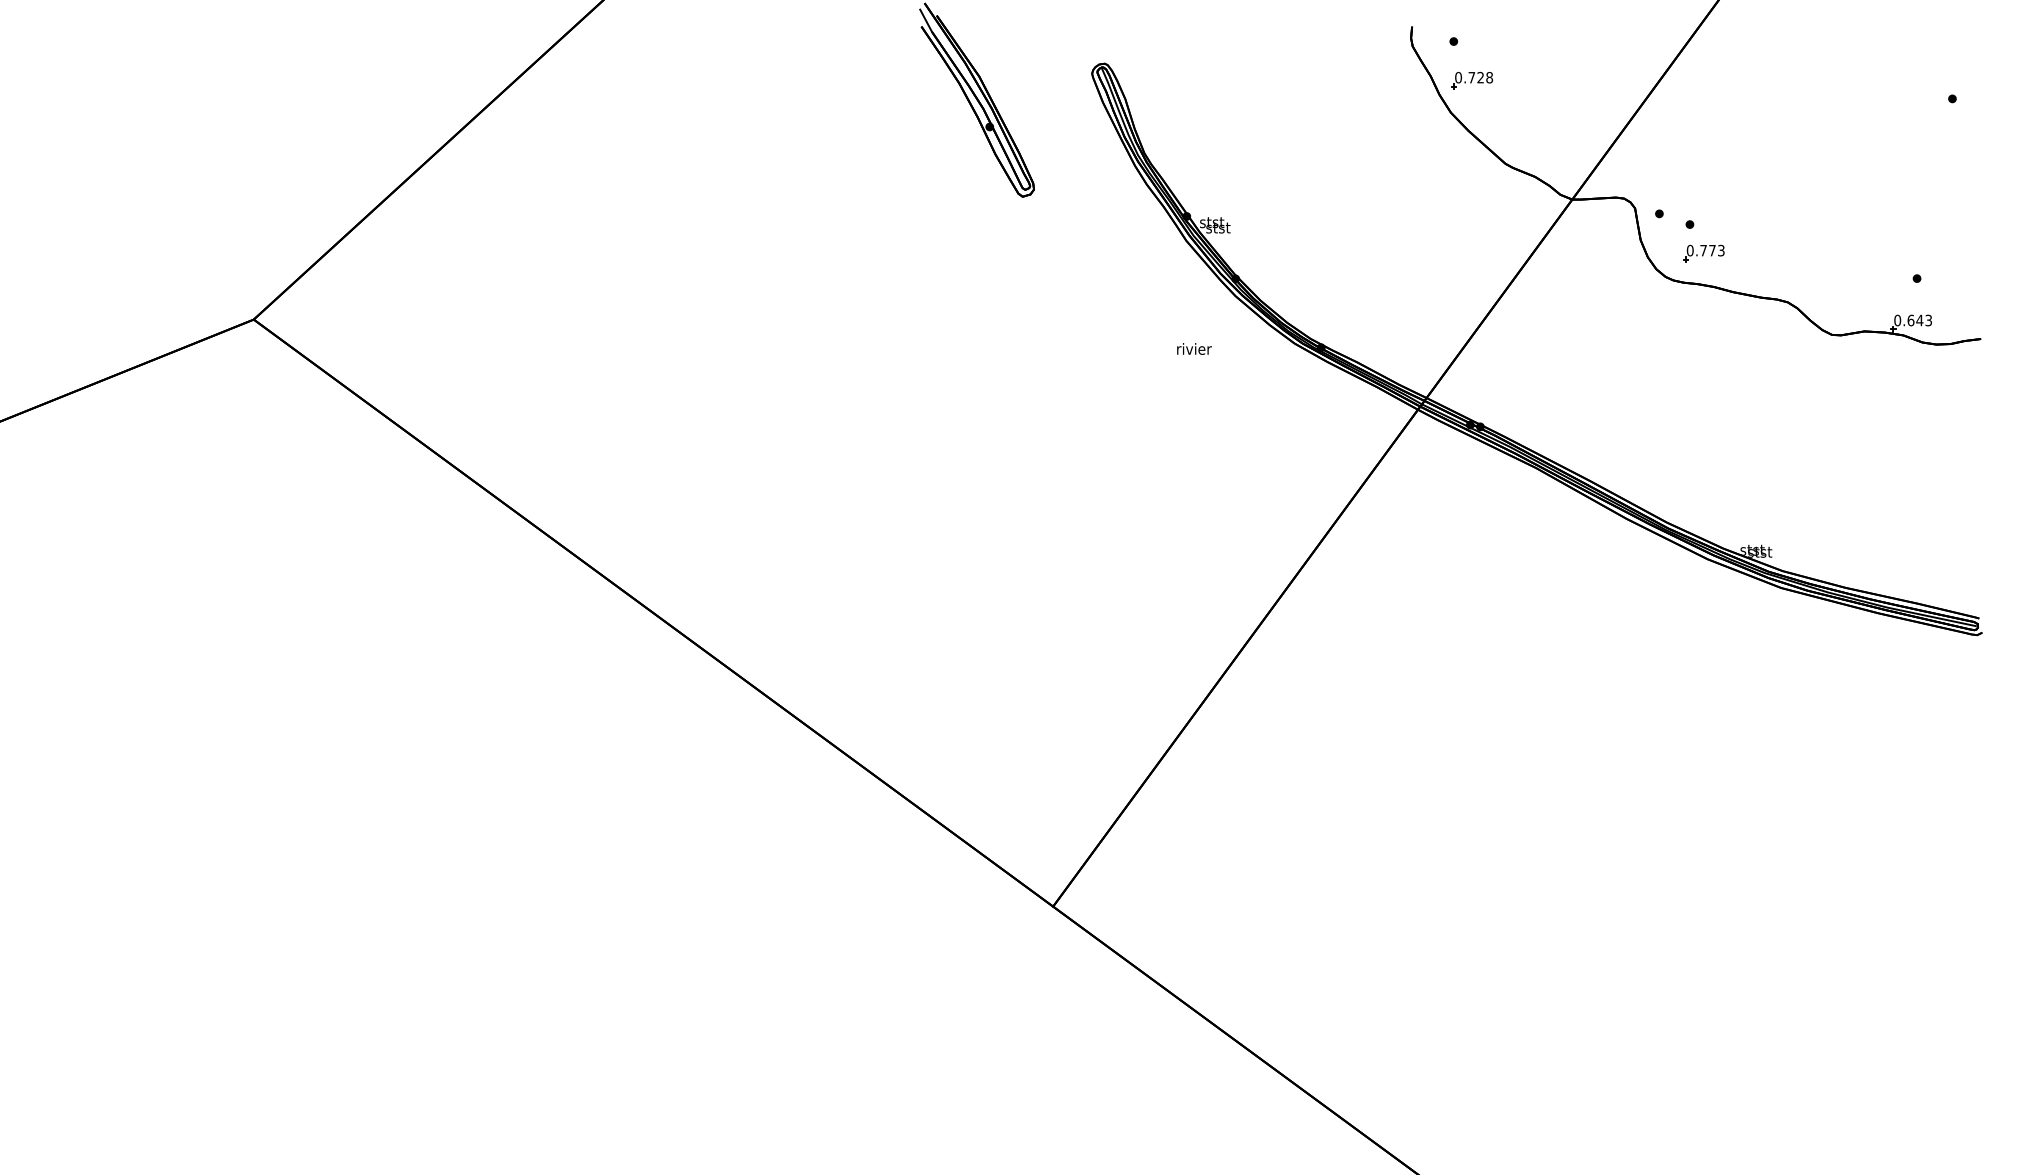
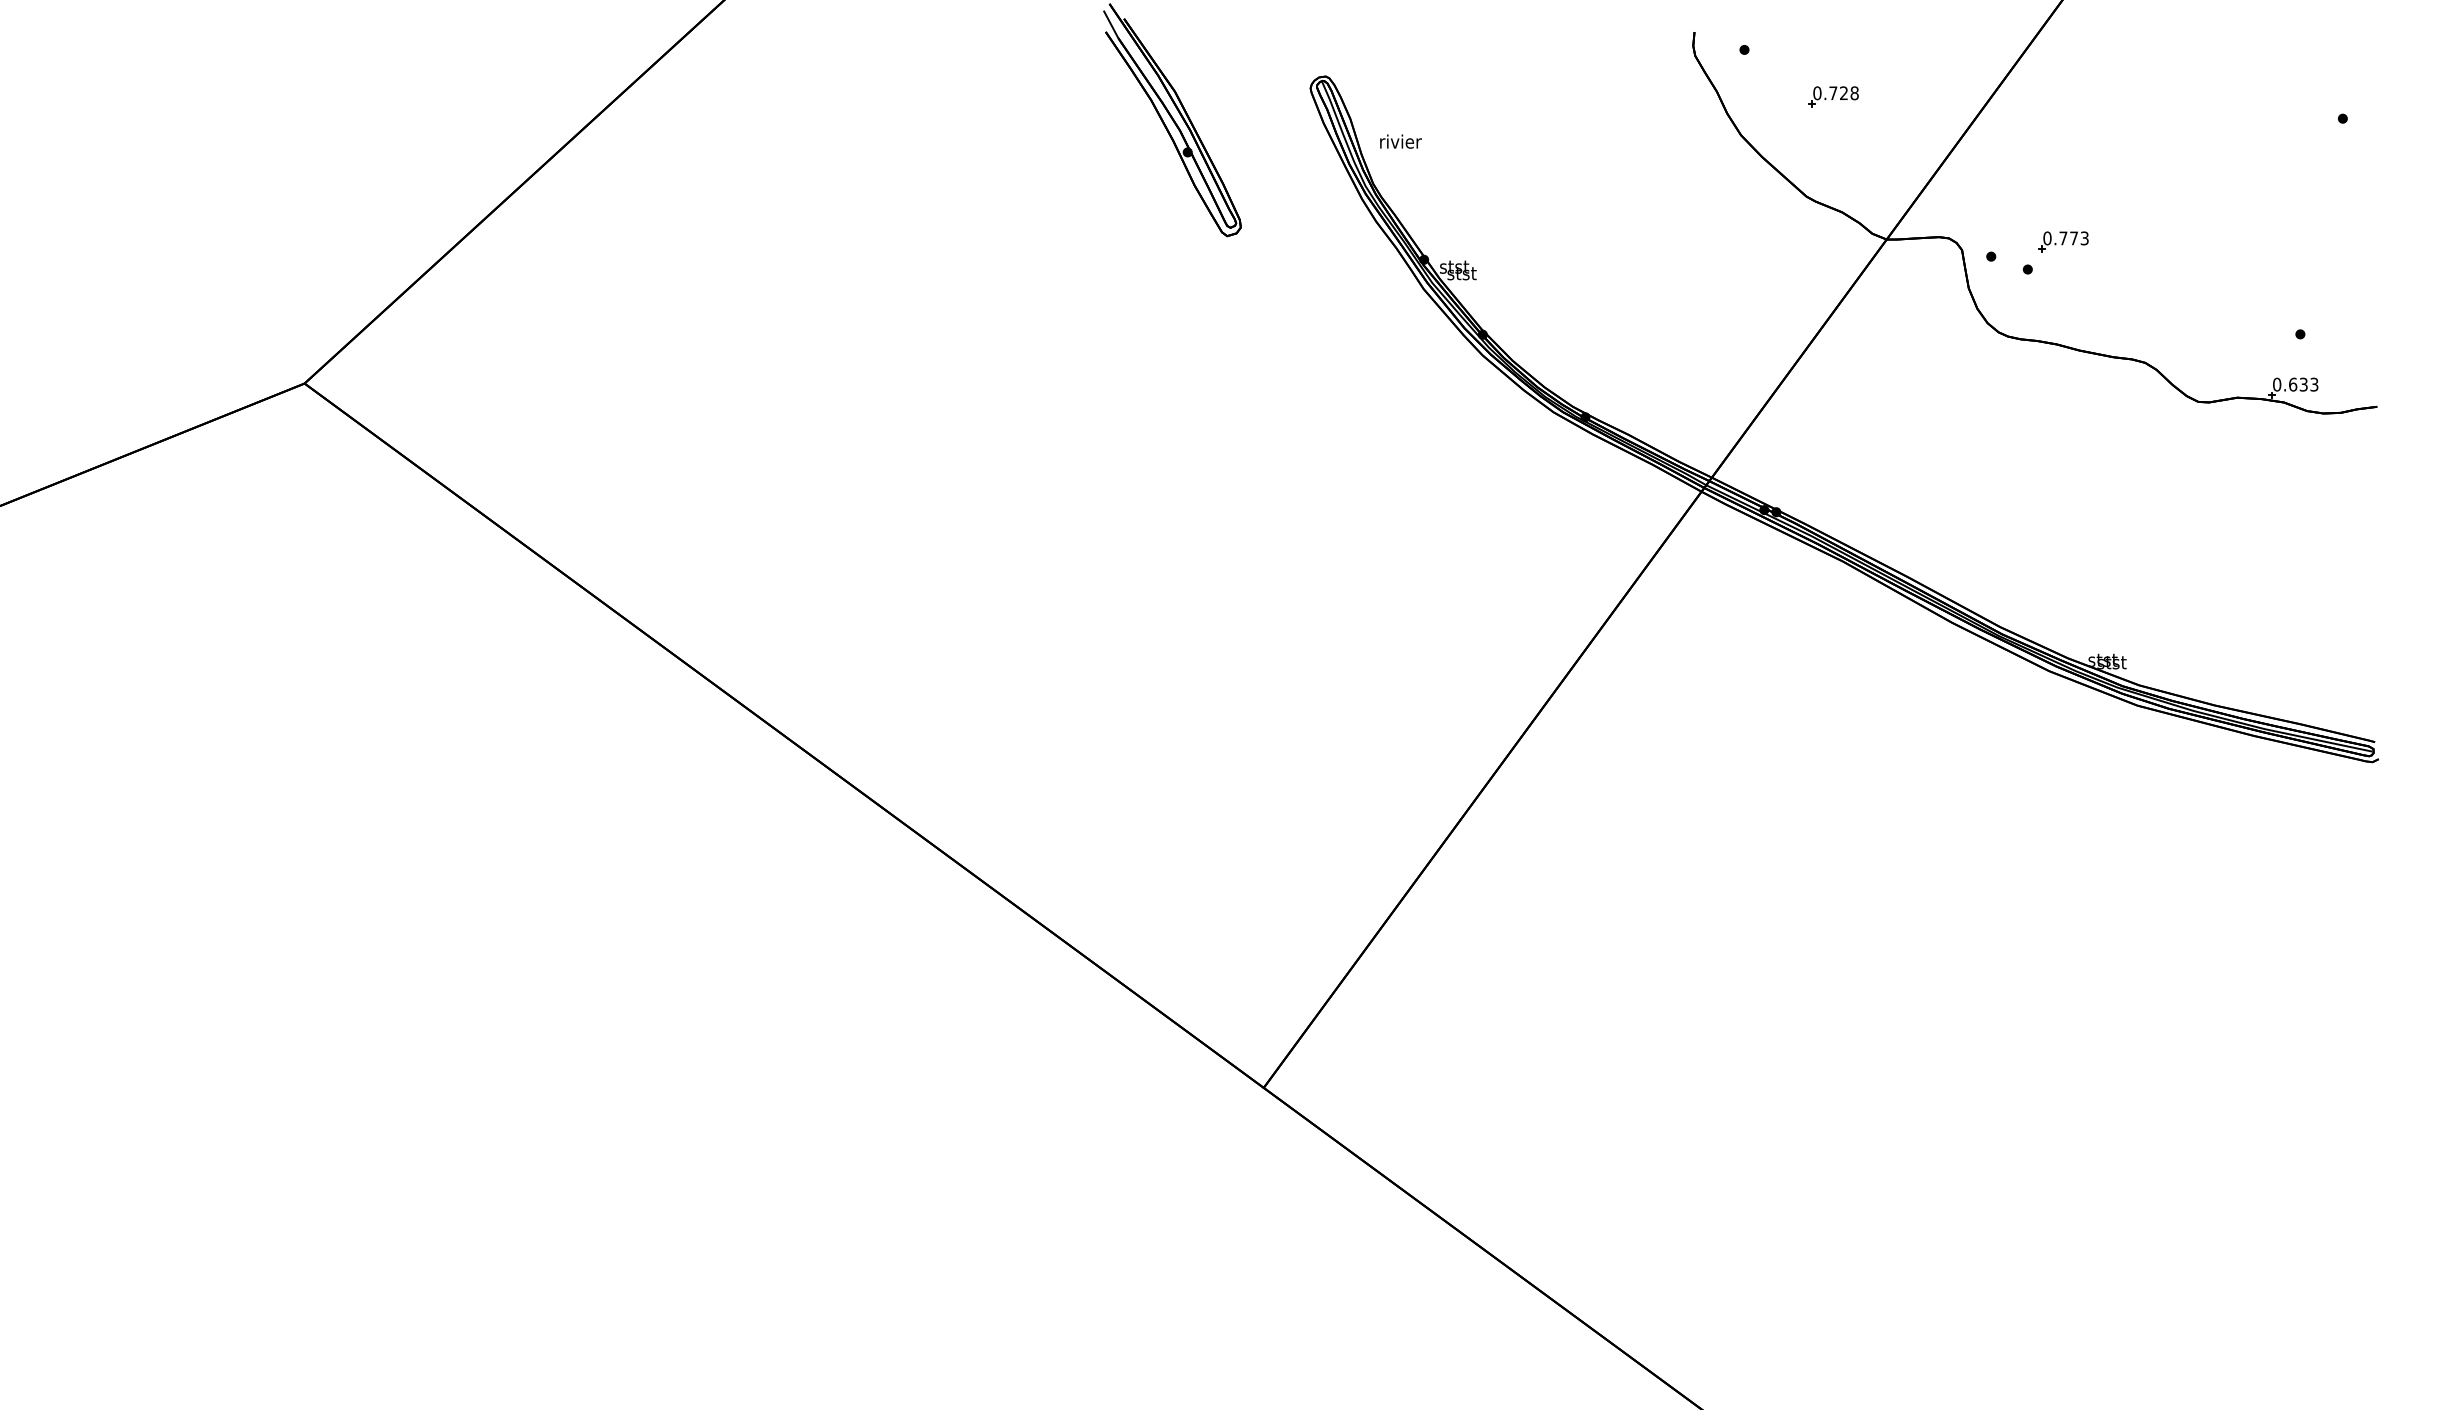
part: (1472, 80) -> (1834, 96), moved
part: (1703, 253) -> (2063, 241), moved
text: (1919, 320) -> (2303, 384), 0.643 -> 0.633
text: (1194, 348) -> (1400, 141), moved

